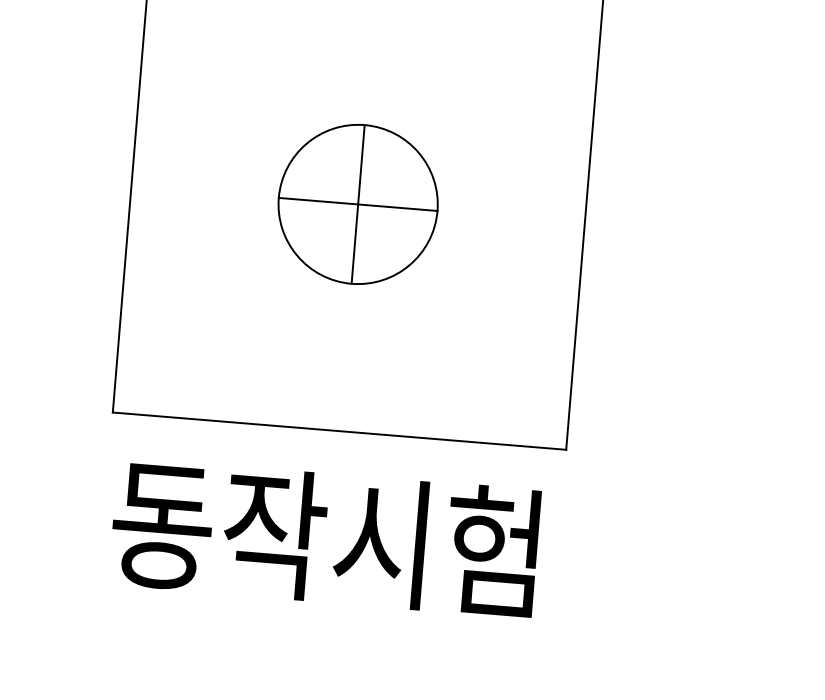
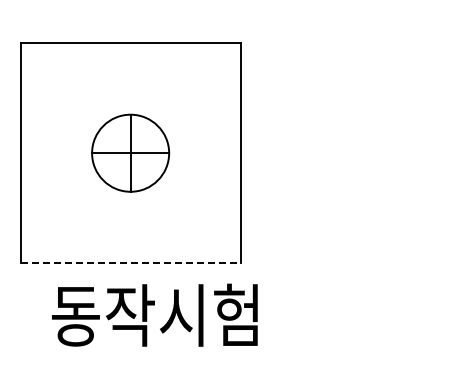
line: (341, 431) -> (131, 263), solid -> dashed
text: (324, 535) -> (154, 314), moved

